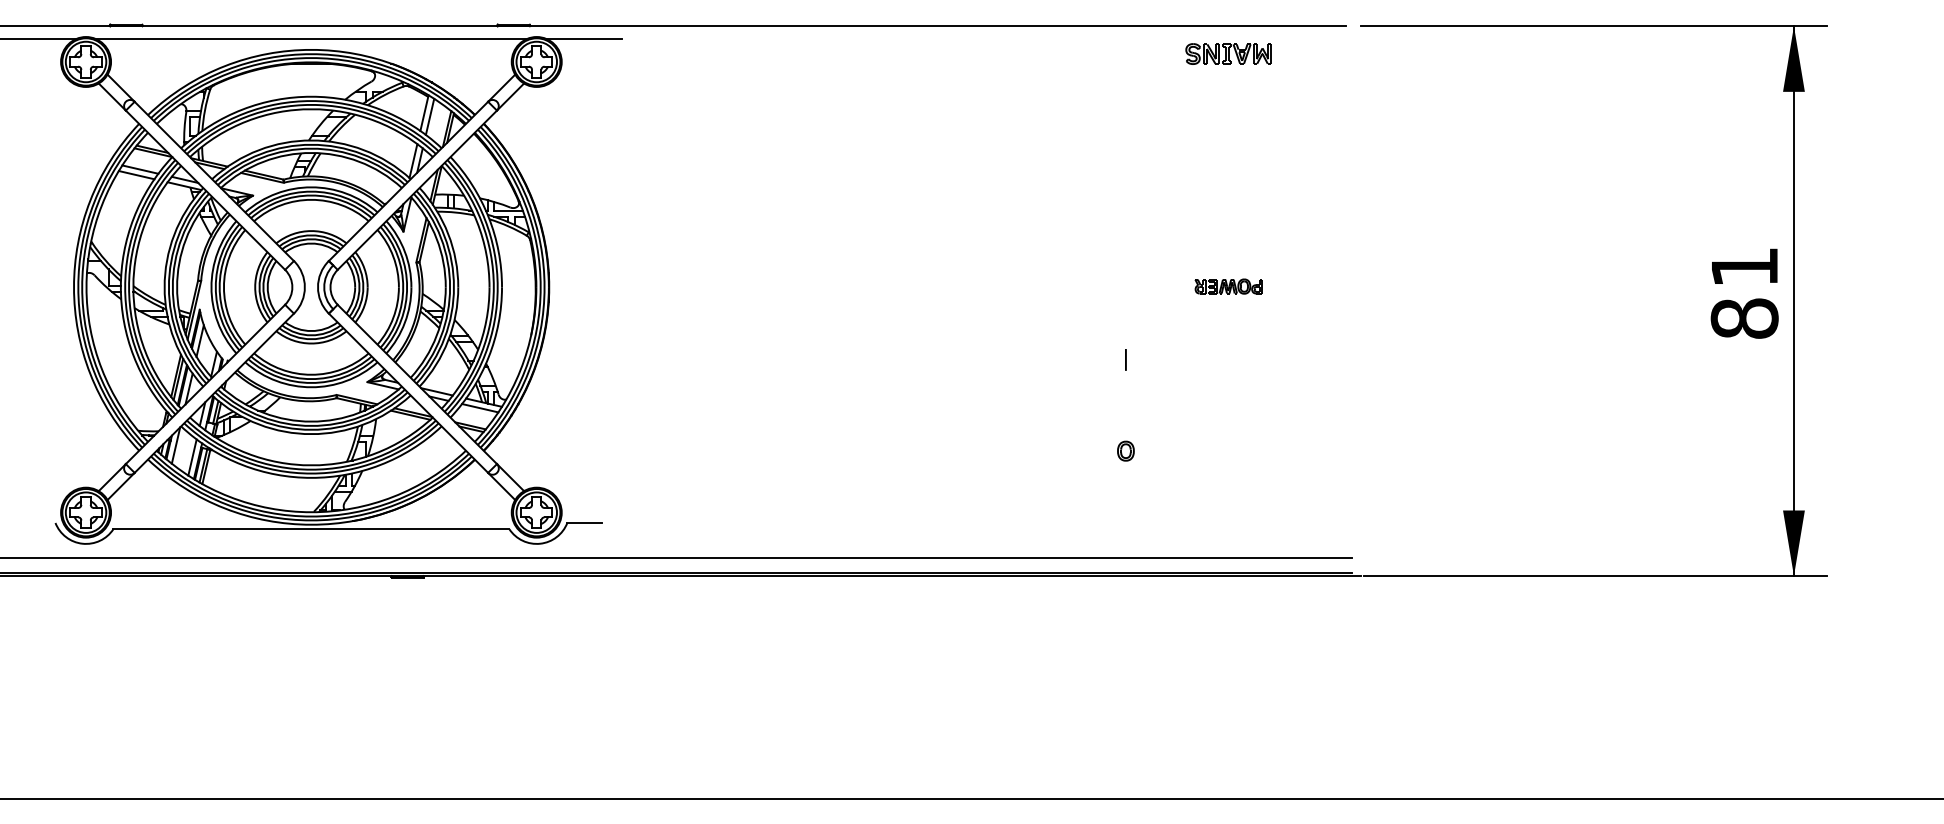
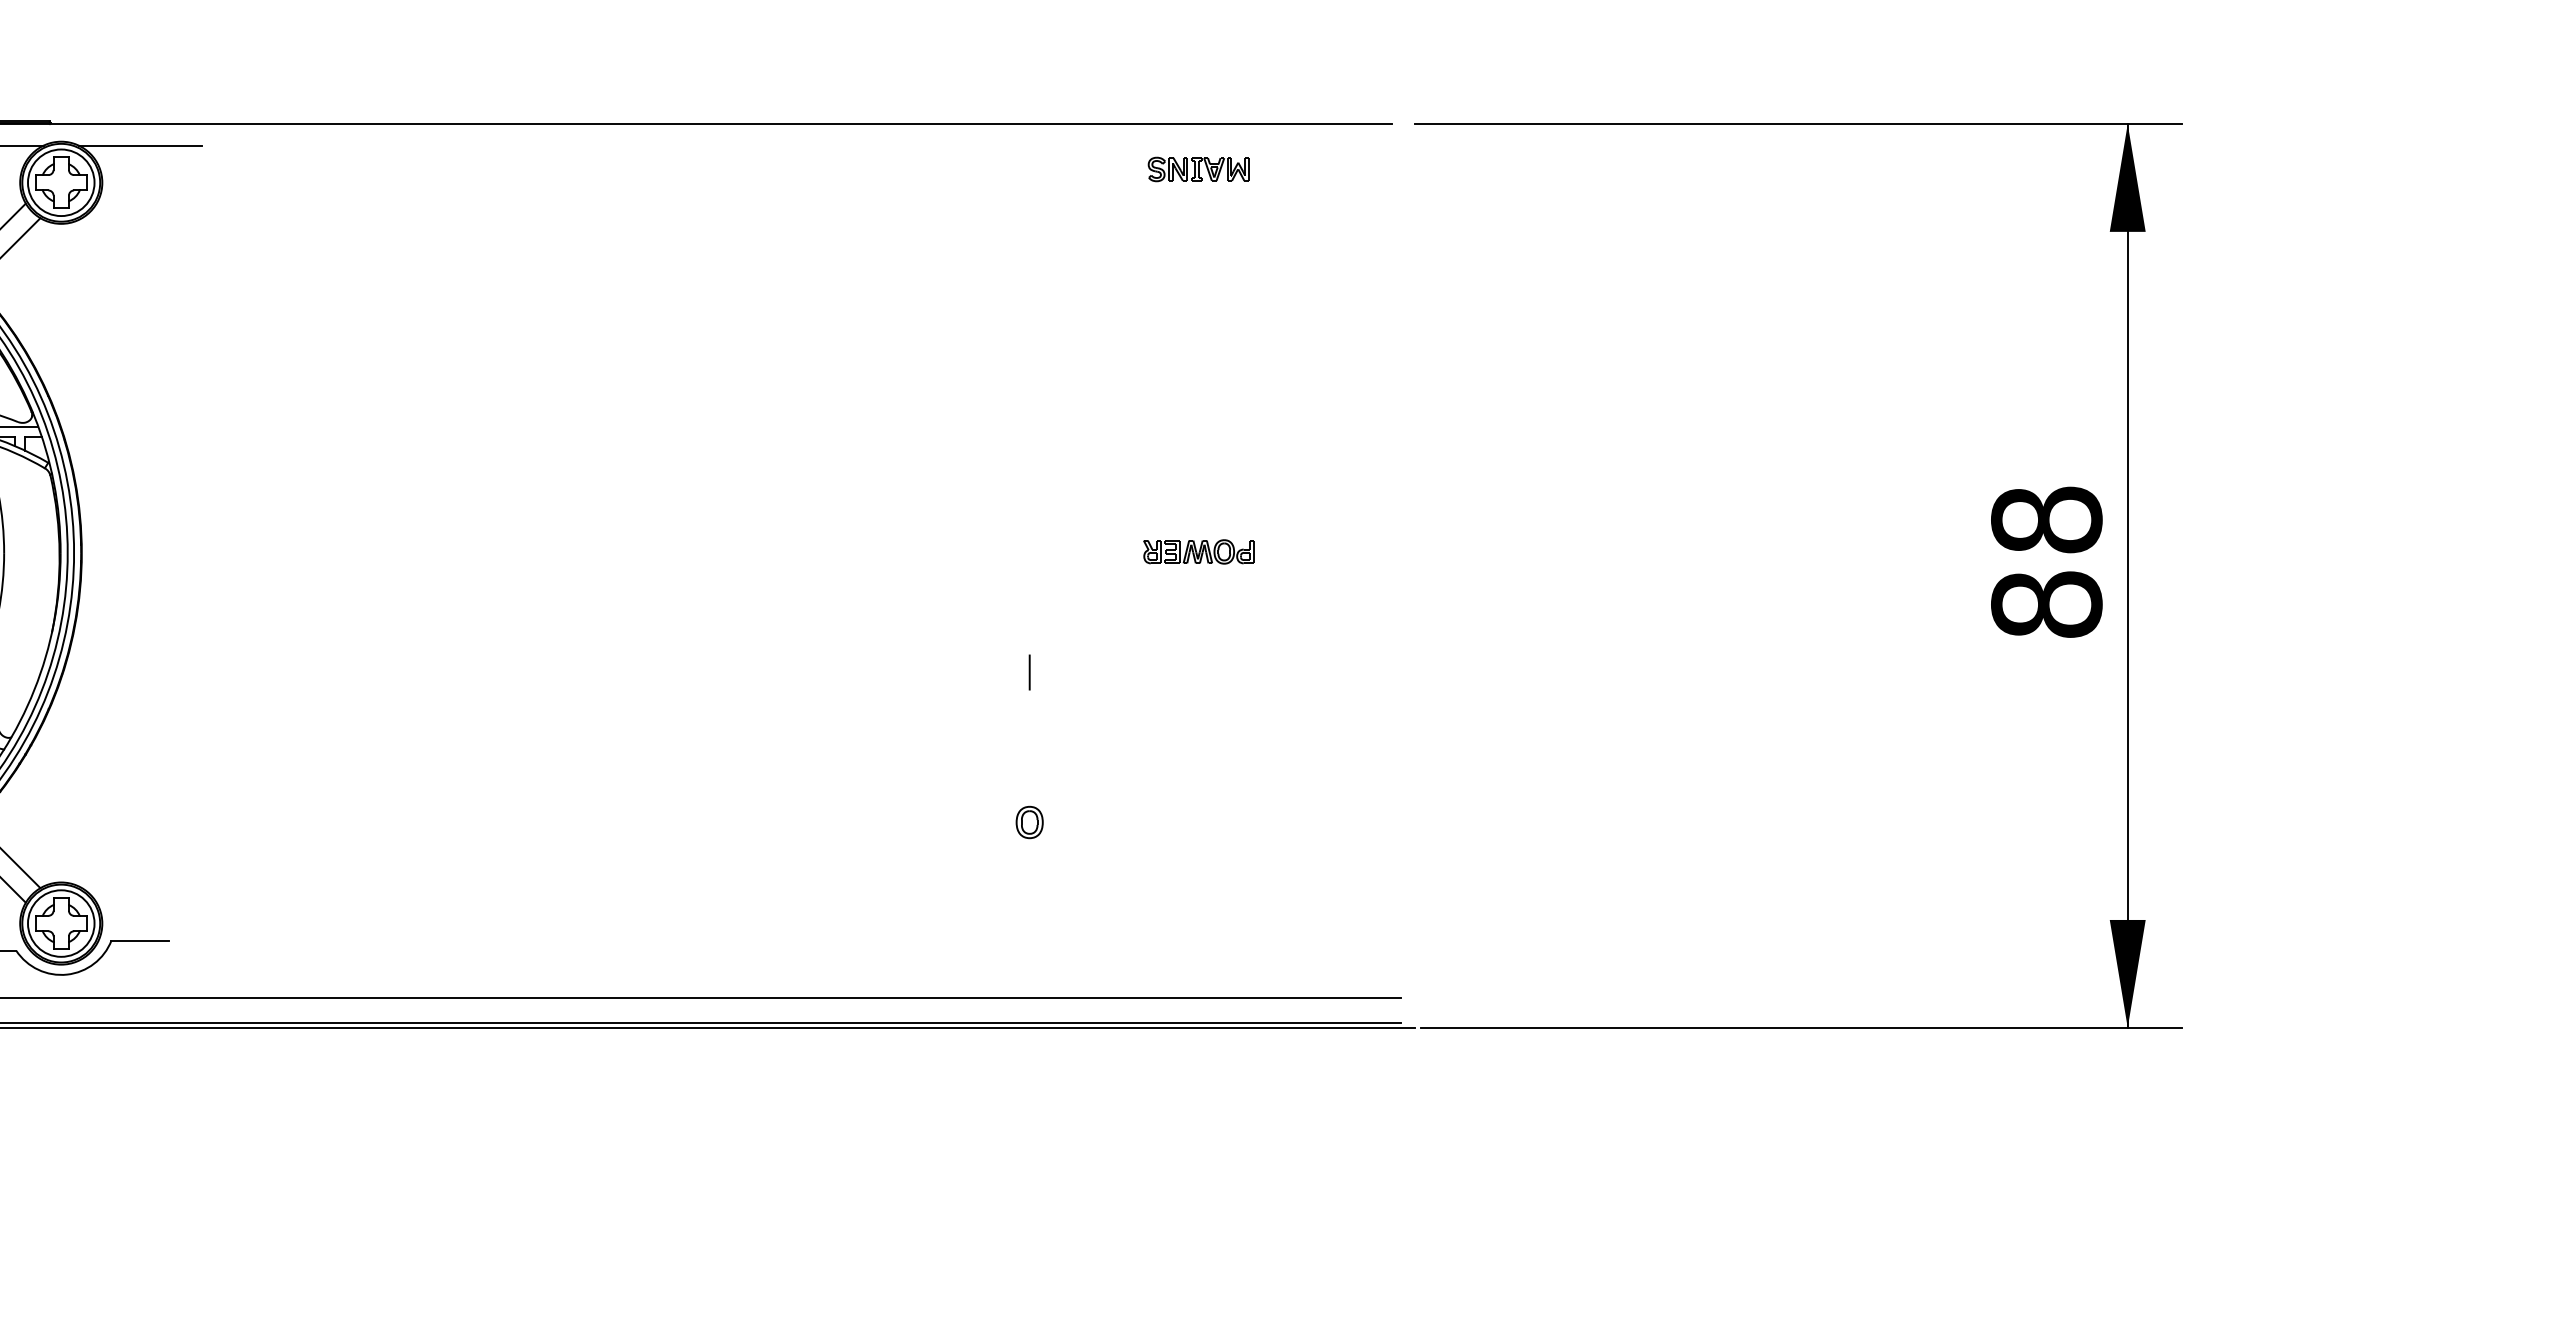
part: (1228, 53) -> (1198, 168), size x0.71
text: (1744, 267) -> (2046, 520), 81 -> 88

